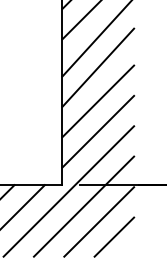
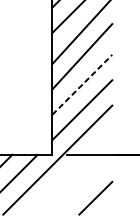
line: (98, 101) -> (82, 84), solid -> dashed
line: (83, 206) -> (70, 172), removed
line: (99, 221) -> (83, 185), removed

